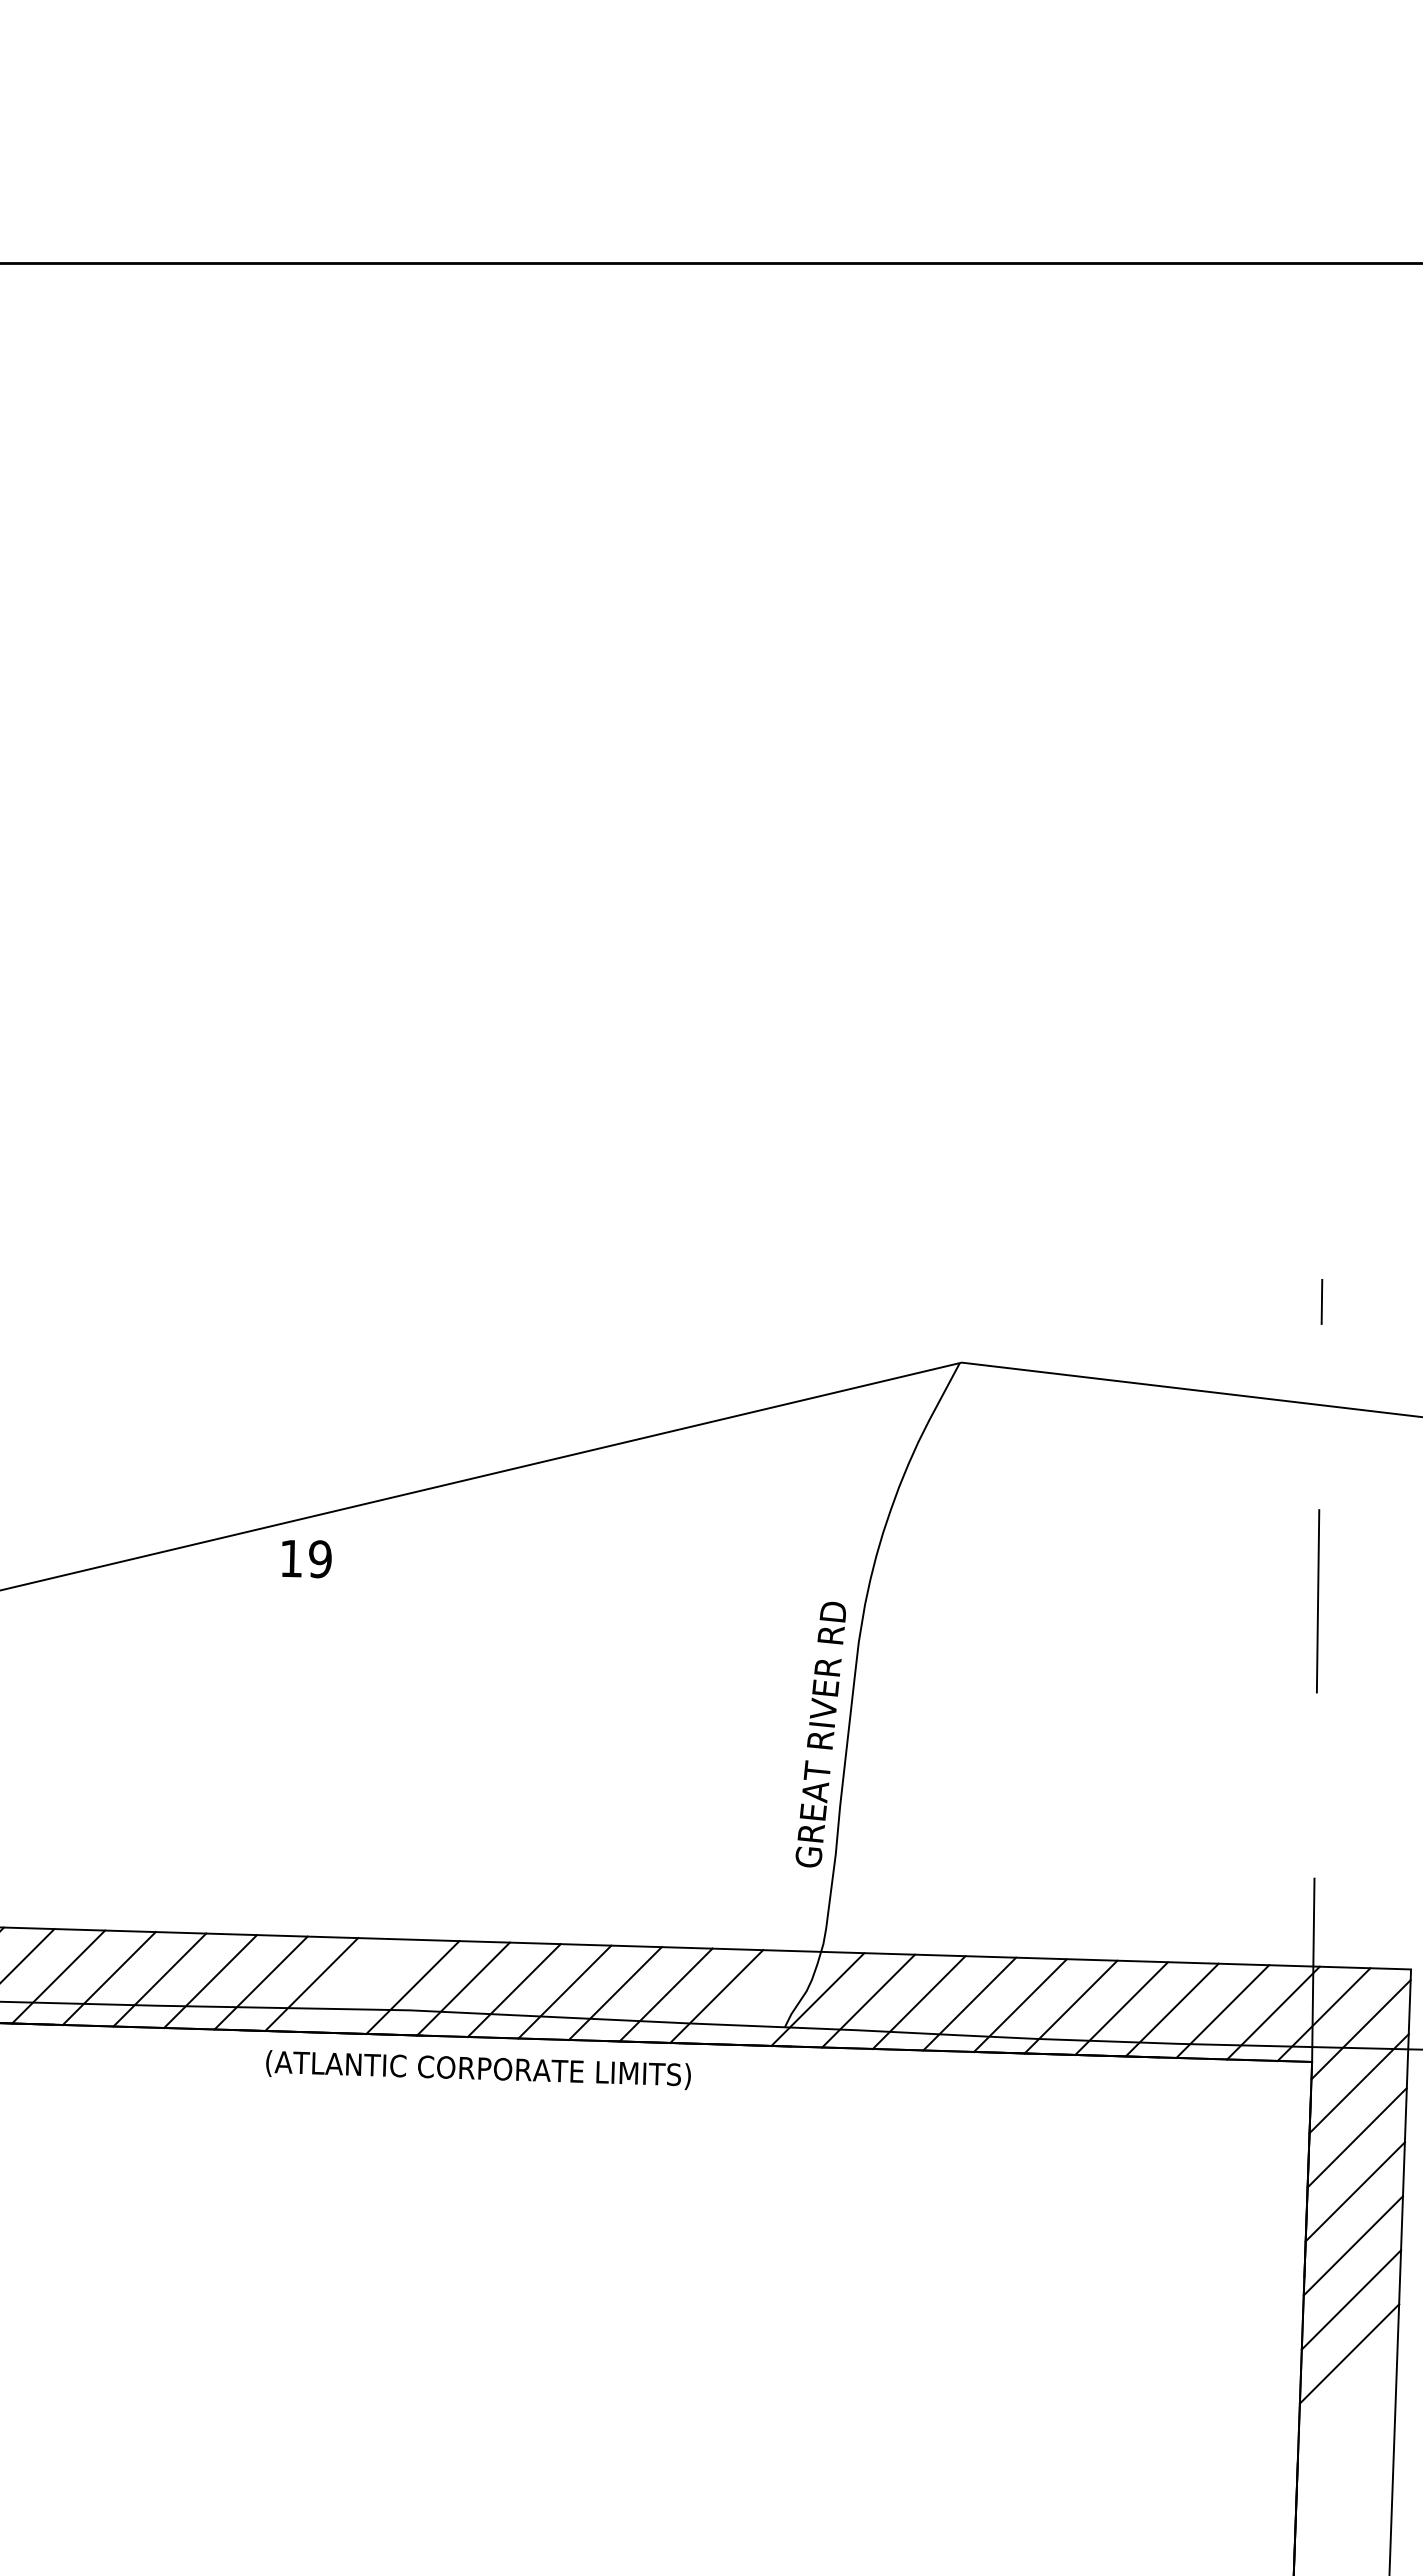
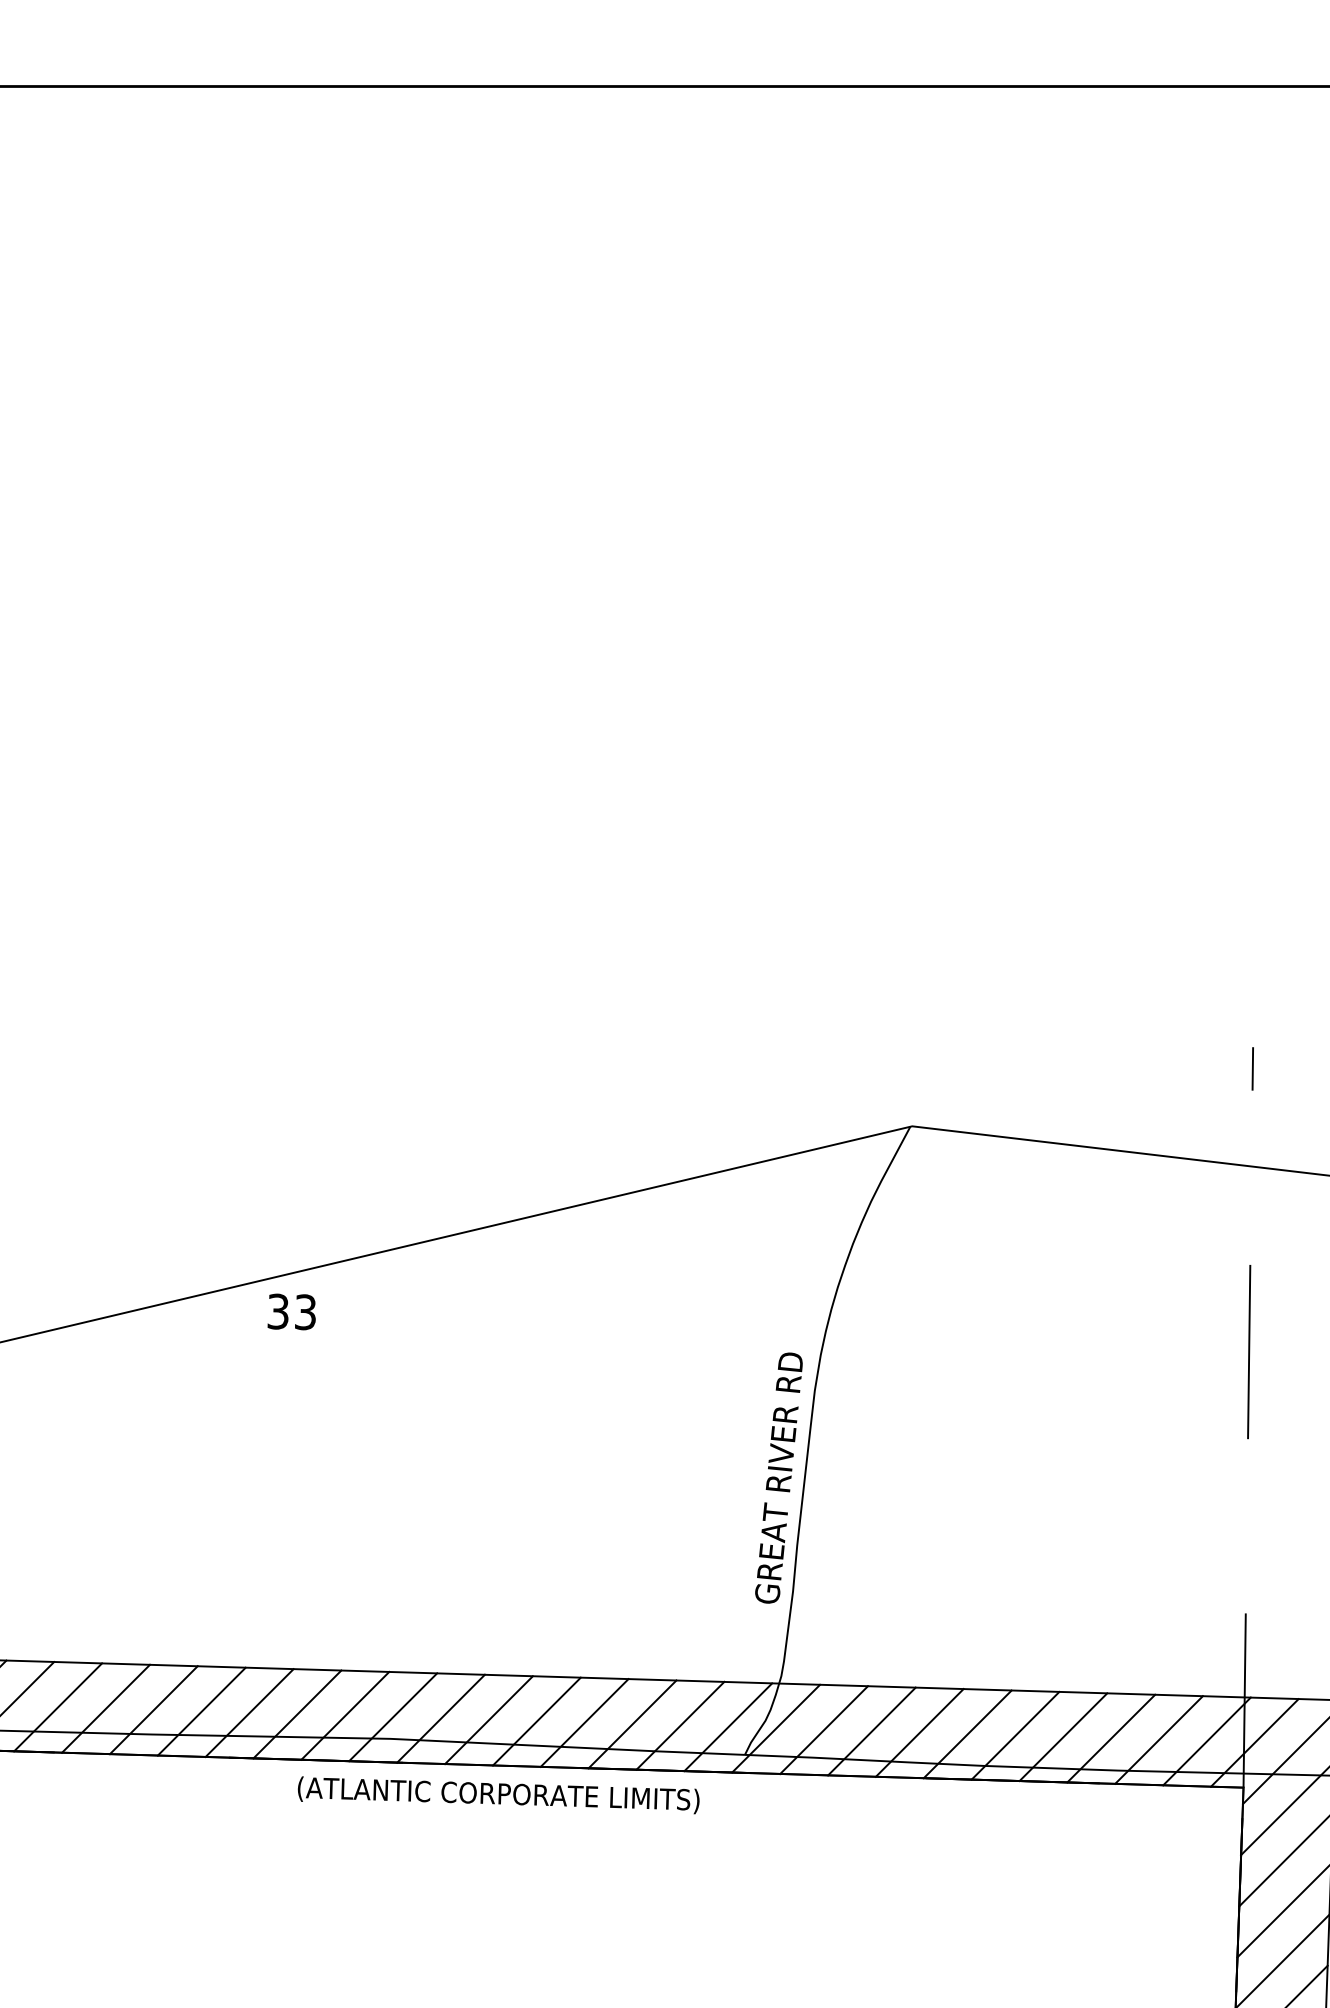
text: (305, 1558) -> (291, 1311), 19 -> 33
line: (361, 1985) -> (344, 1715), added
line: (766, 1997) -> (727, 1726), added
text: (478, 2069) -> (498, 1794), moved

